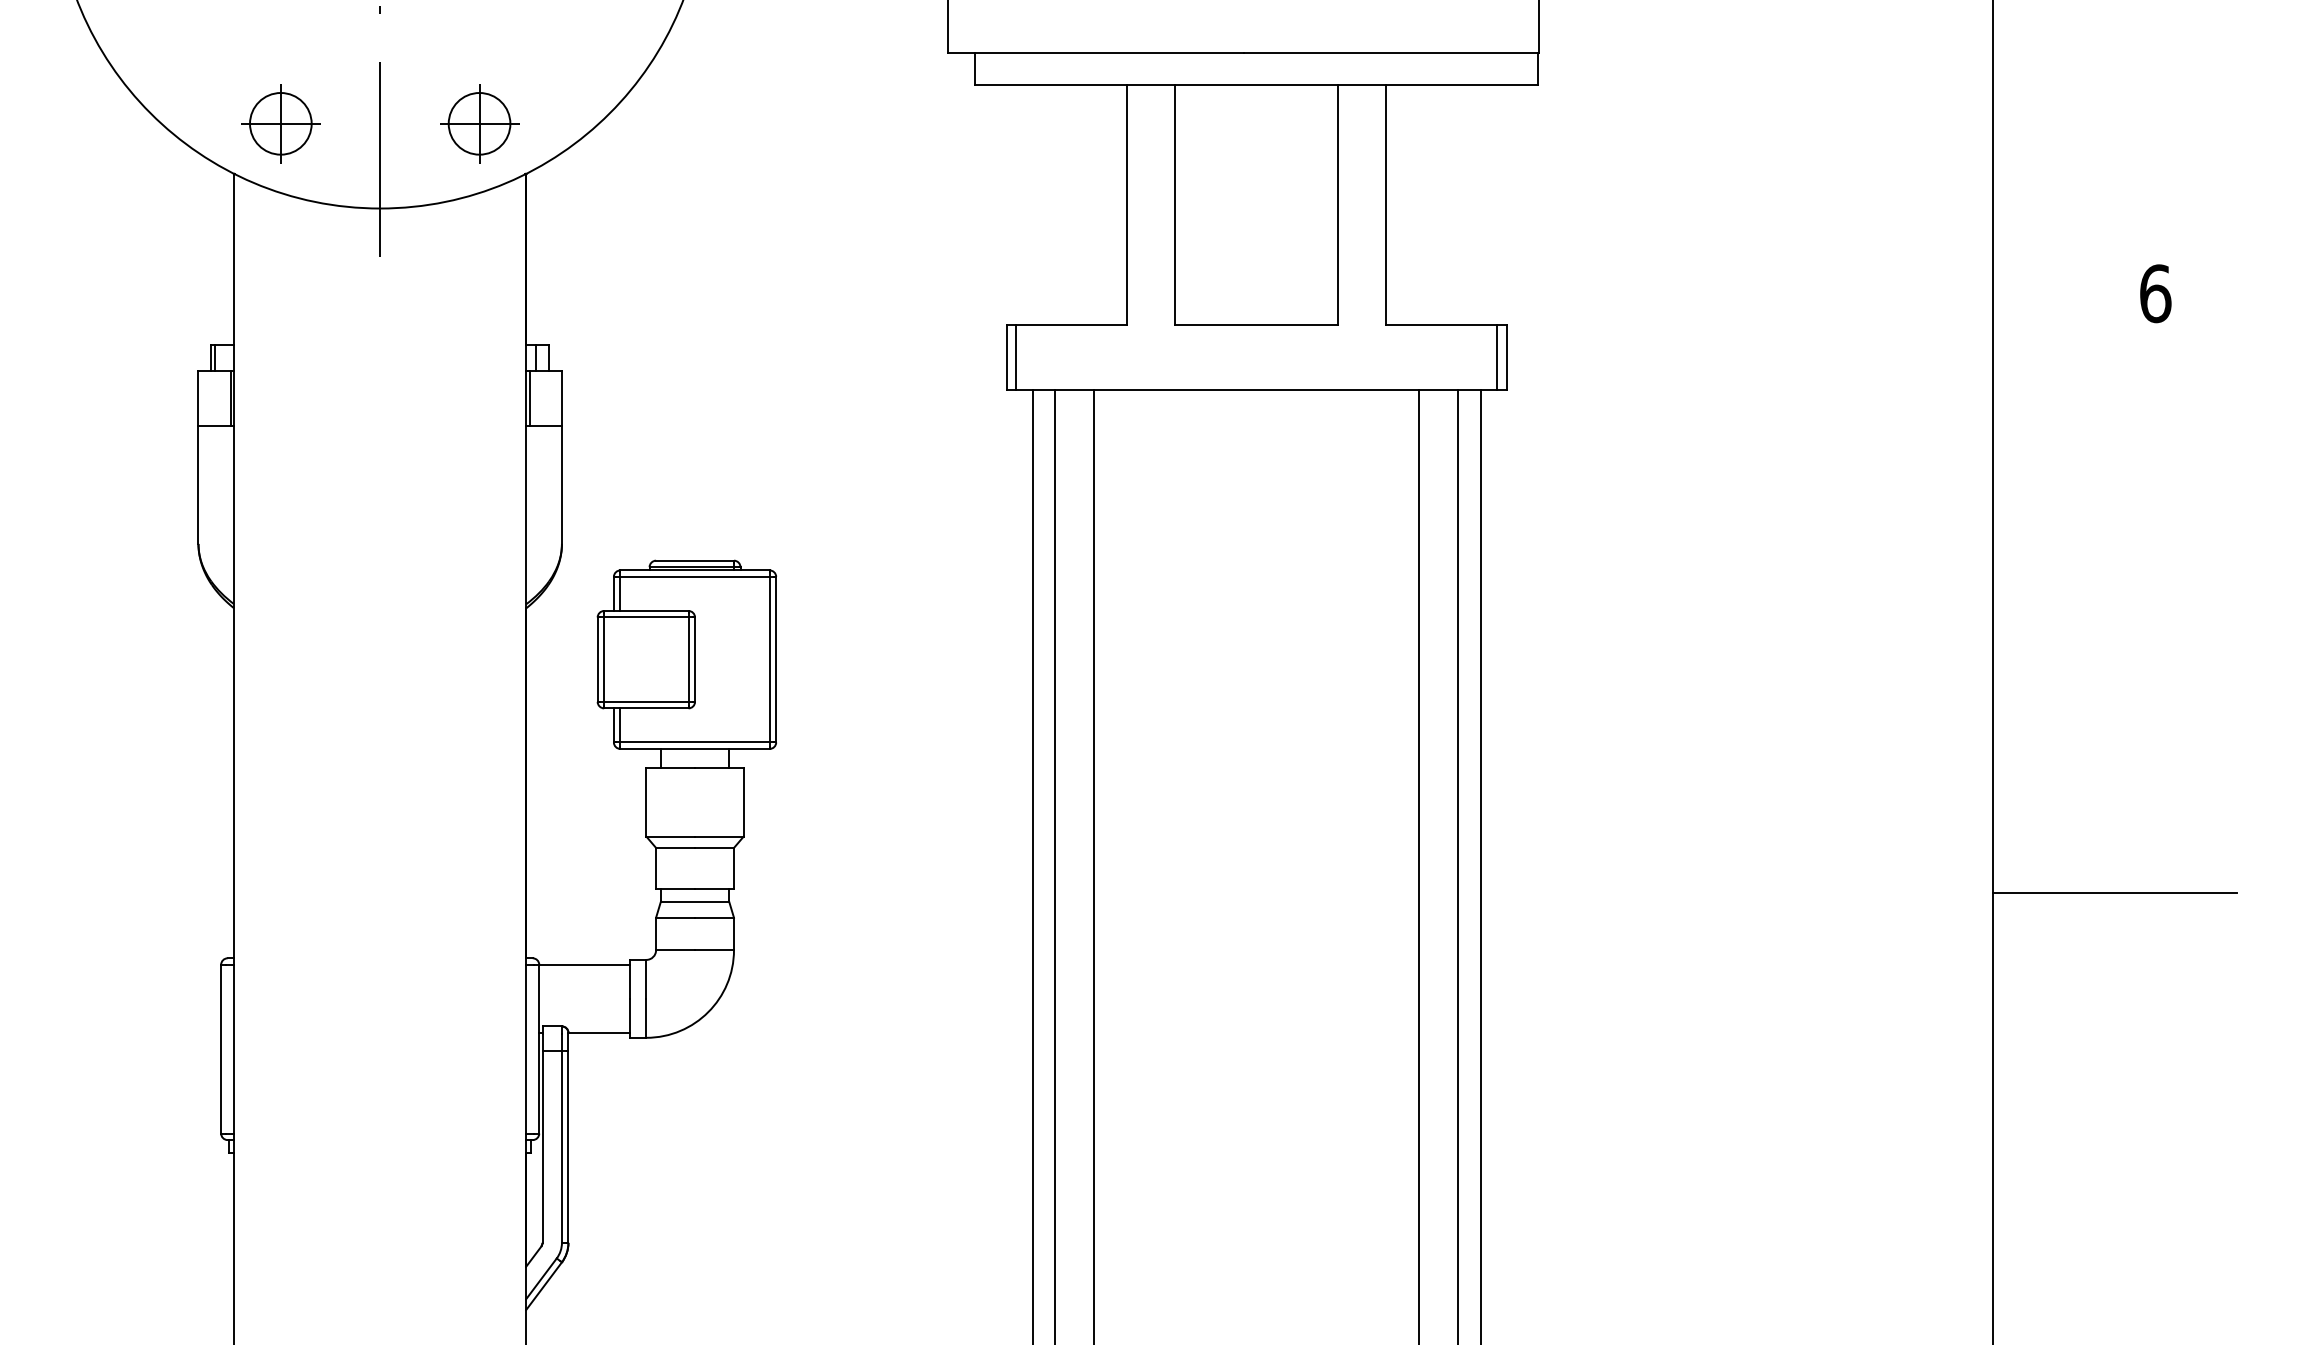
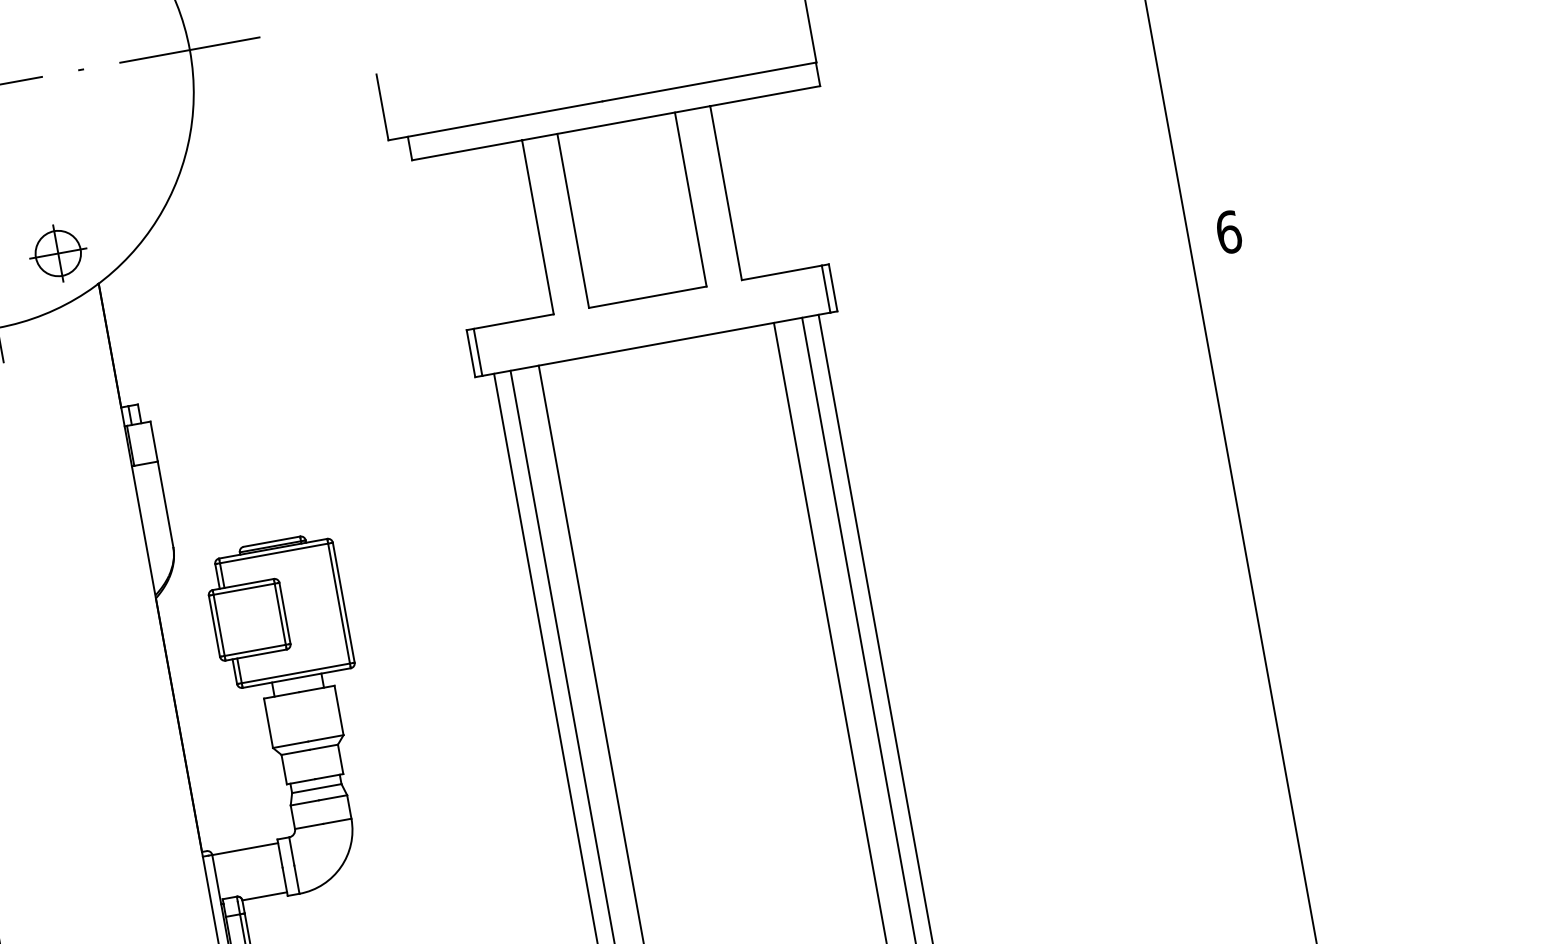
text: (2155, 293) -> (1228, 232), moved
line: (2114, 893) -> (1344, 595), removed

